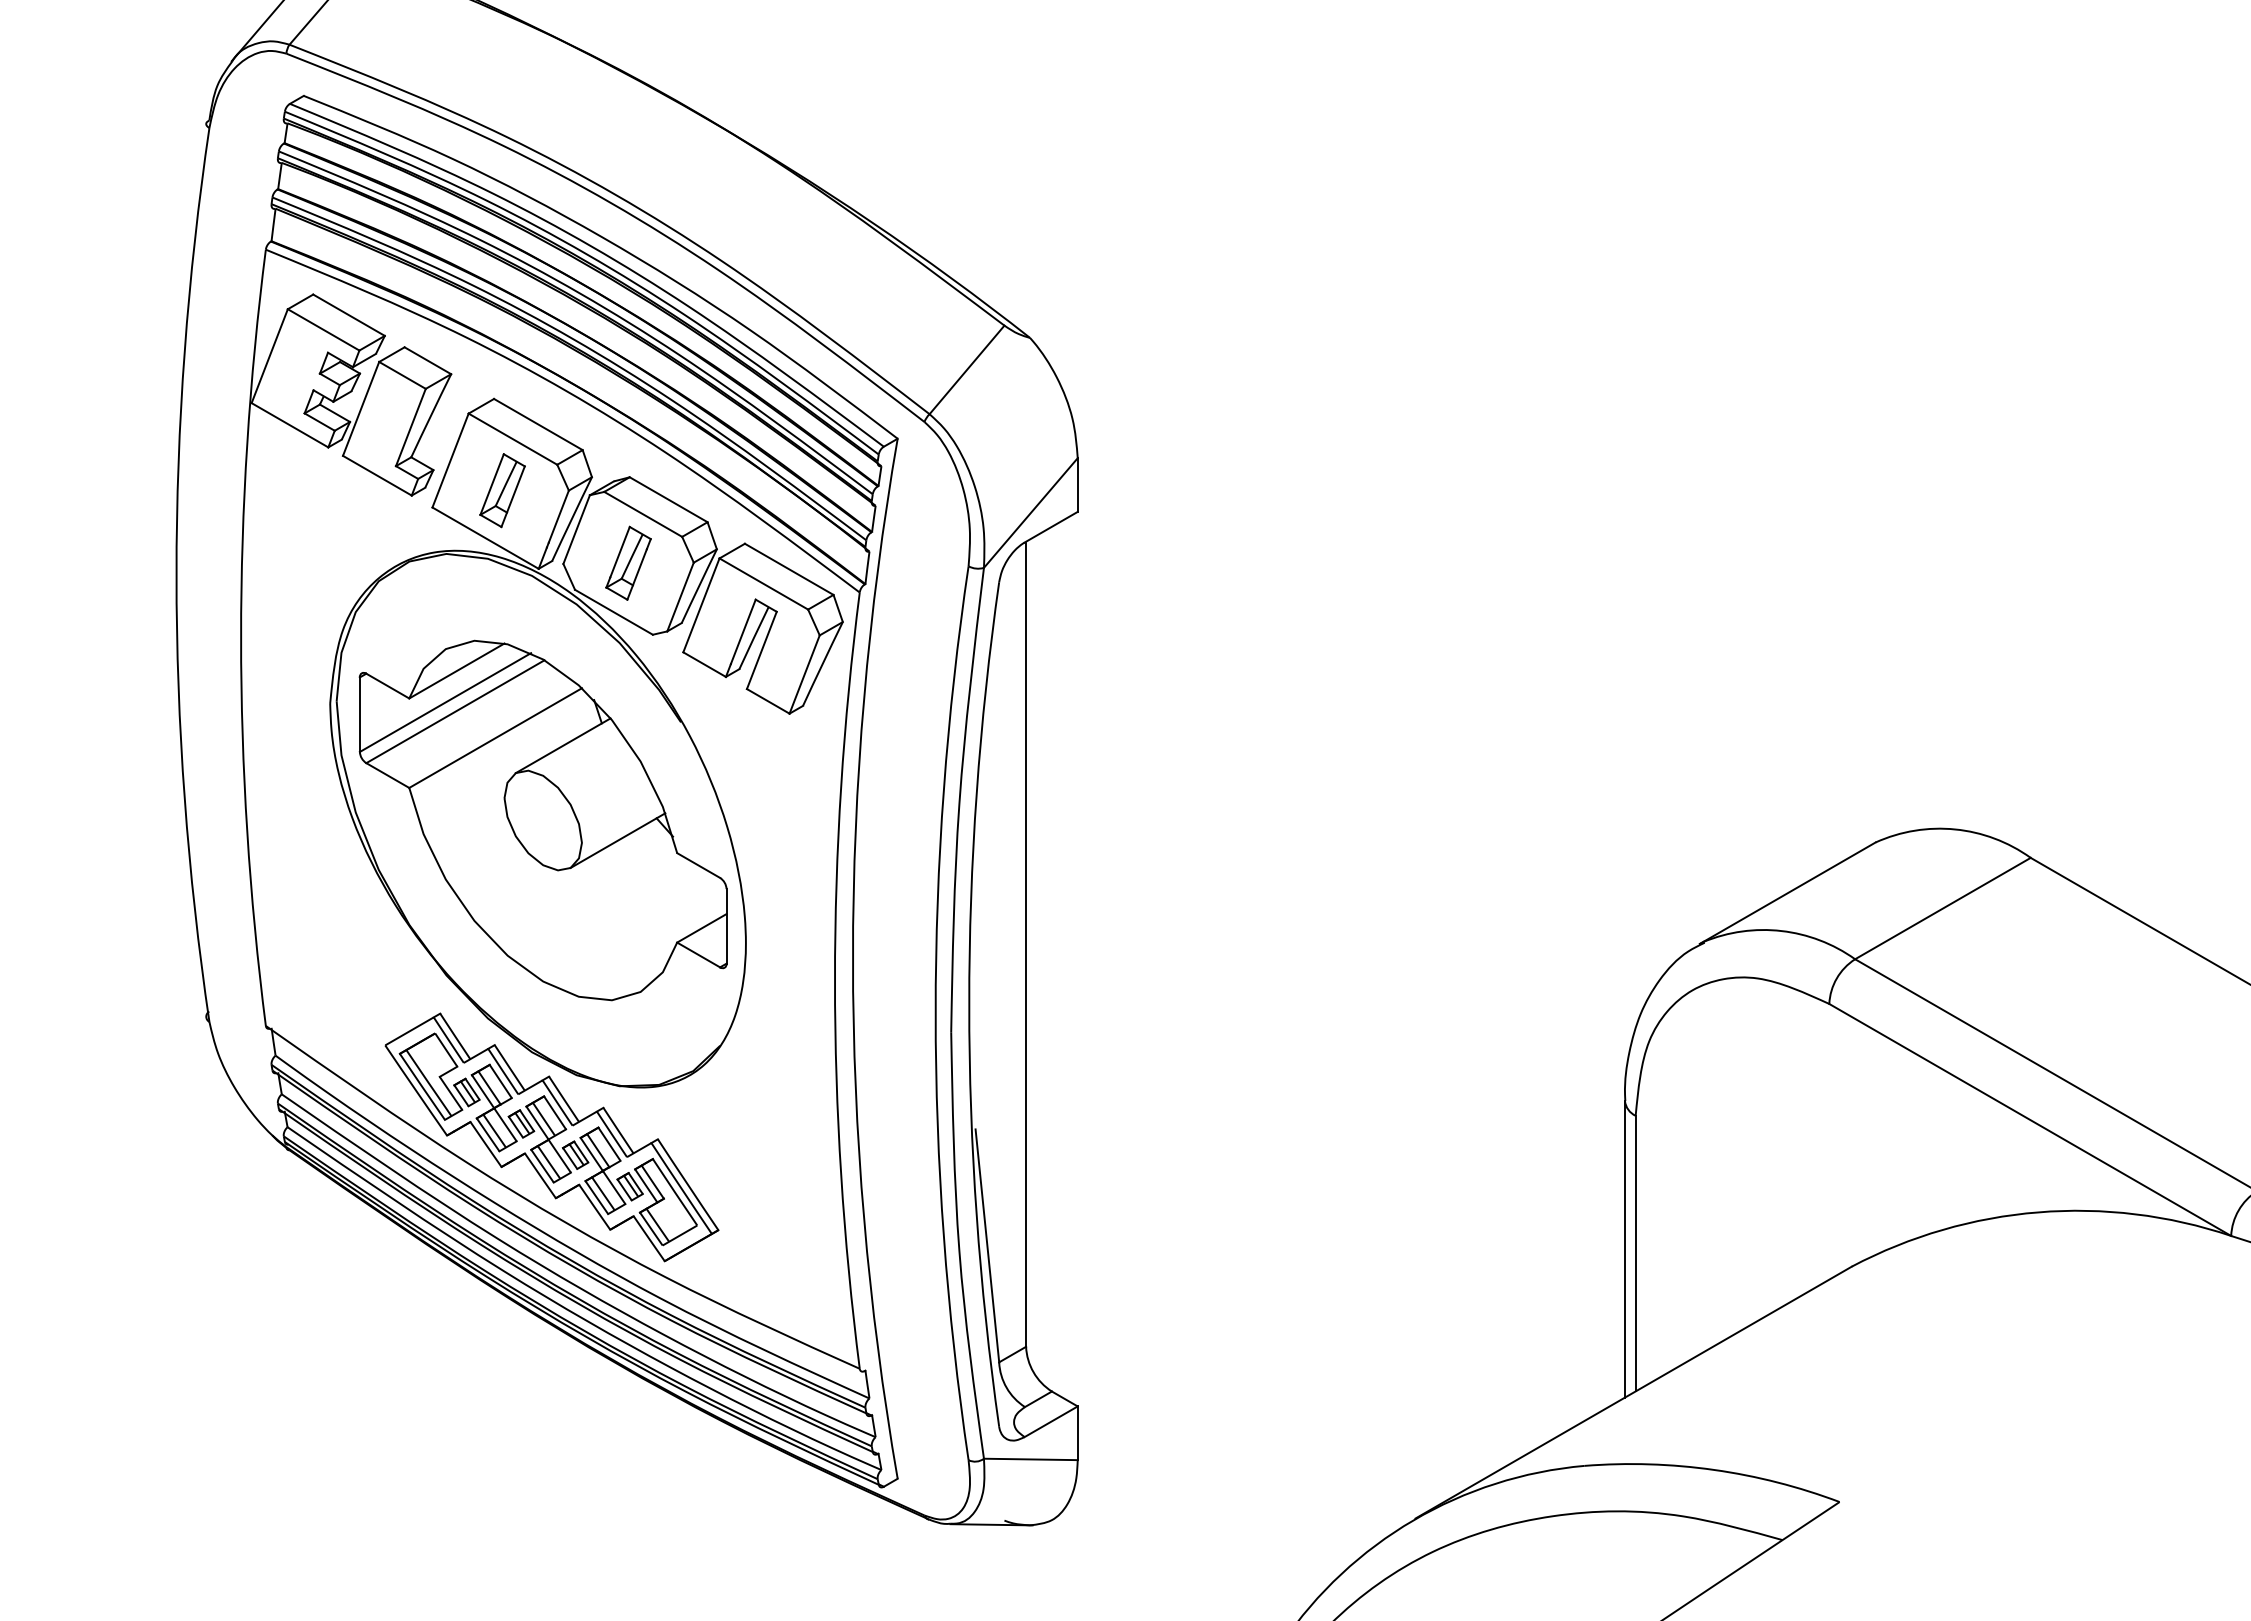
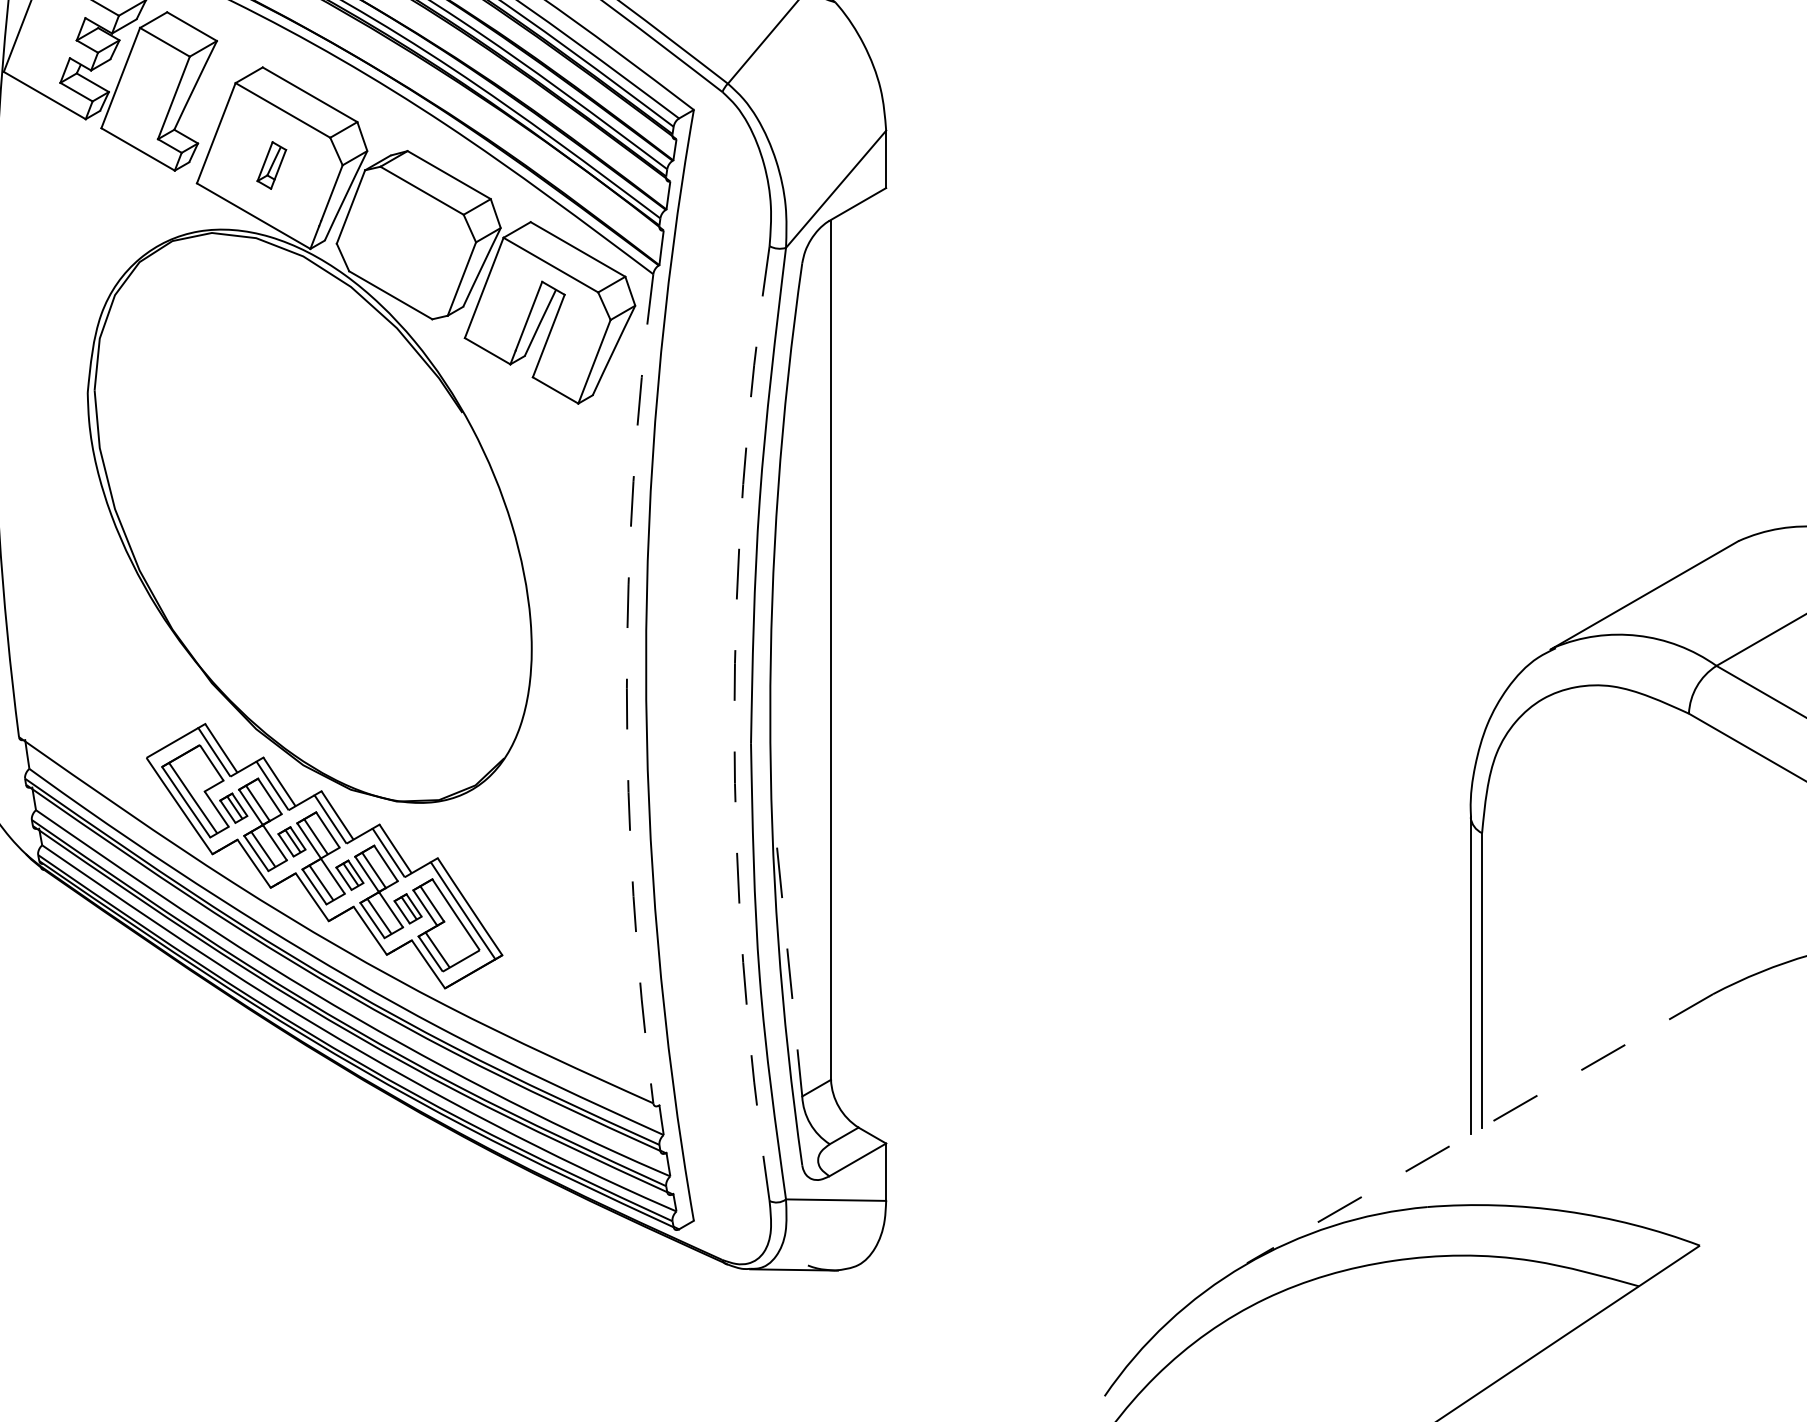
part: (502, 490) -> (271, 165), size x0.6
part: (628, 562) -> (406, 242), removed
part: (542, 820) -> (314, 517), removed
arc: (834, 980) -> (626, 688), solid -> dashed
arc: (935, 1013) -> (734, 723), solid -> dashed
line: (987, 1246) -> (789, 972), solid -> dashed
line: (1633, 1392) -> (1479, 1128), solid -> dashed

